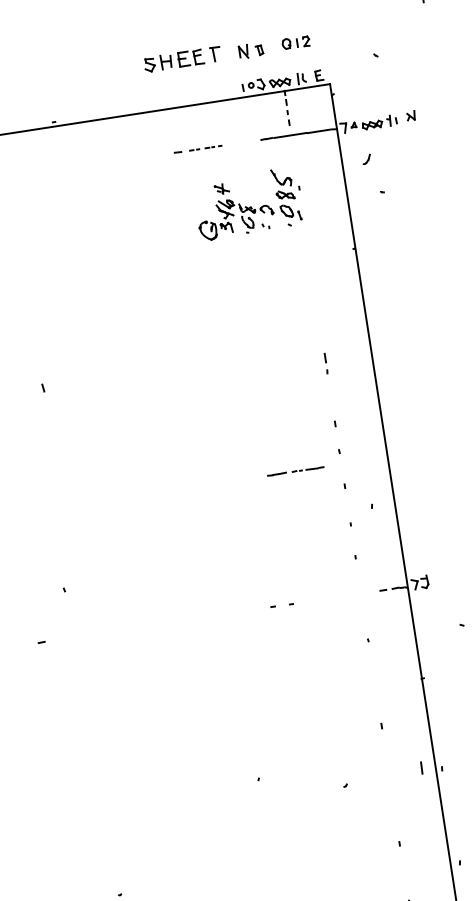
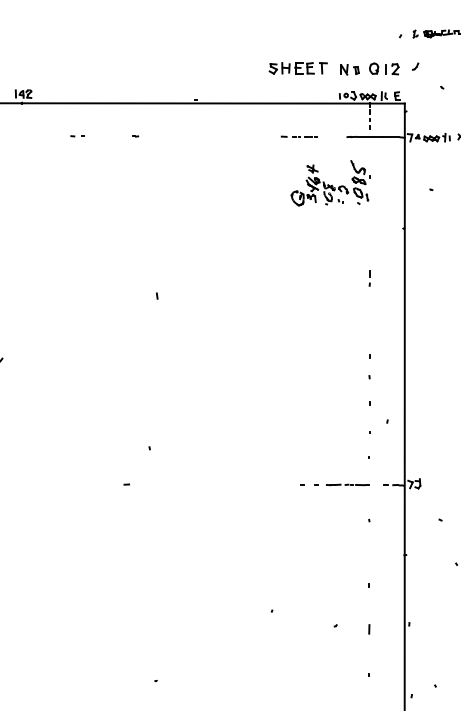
part: (296, 42) -> (384, 68), size x1.43
part: (366, 159) -> (415, 66), moved
part: (325, 363) -> (369, 278), moved
part: (295, 470) -> (347, 484), moved
line: (422, 768) -> (369, 629), moved

